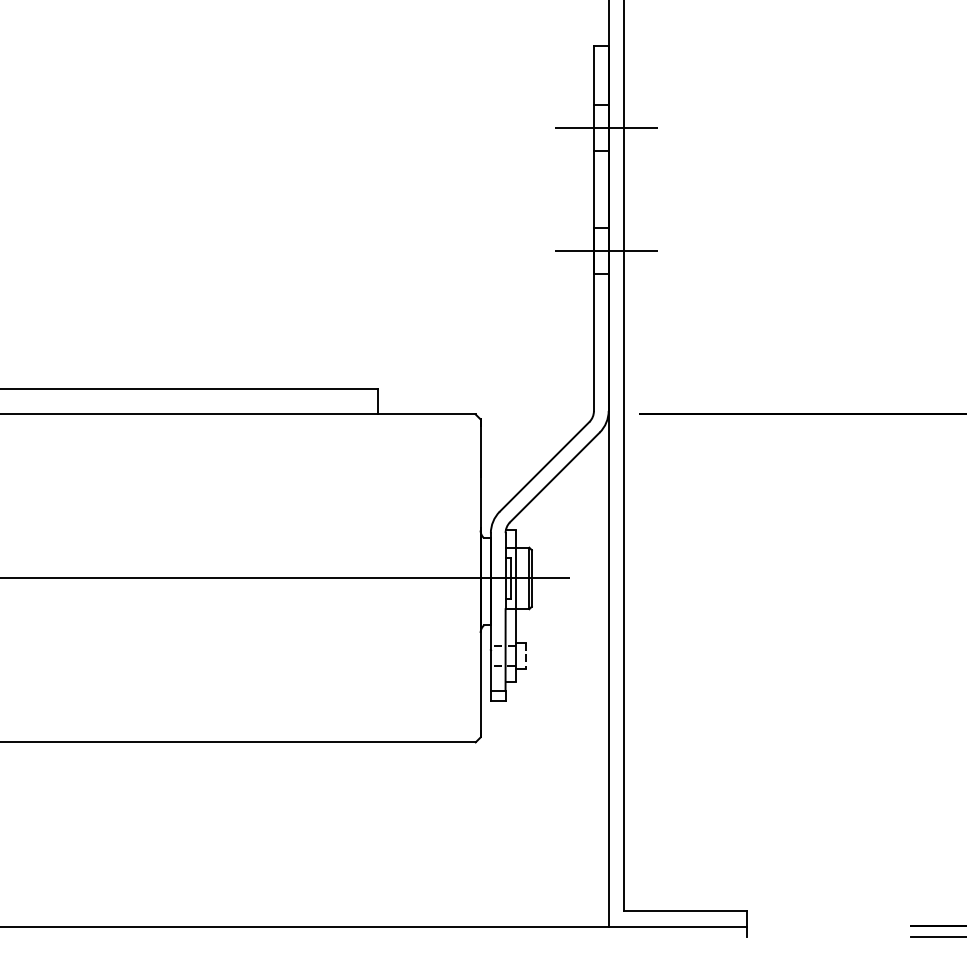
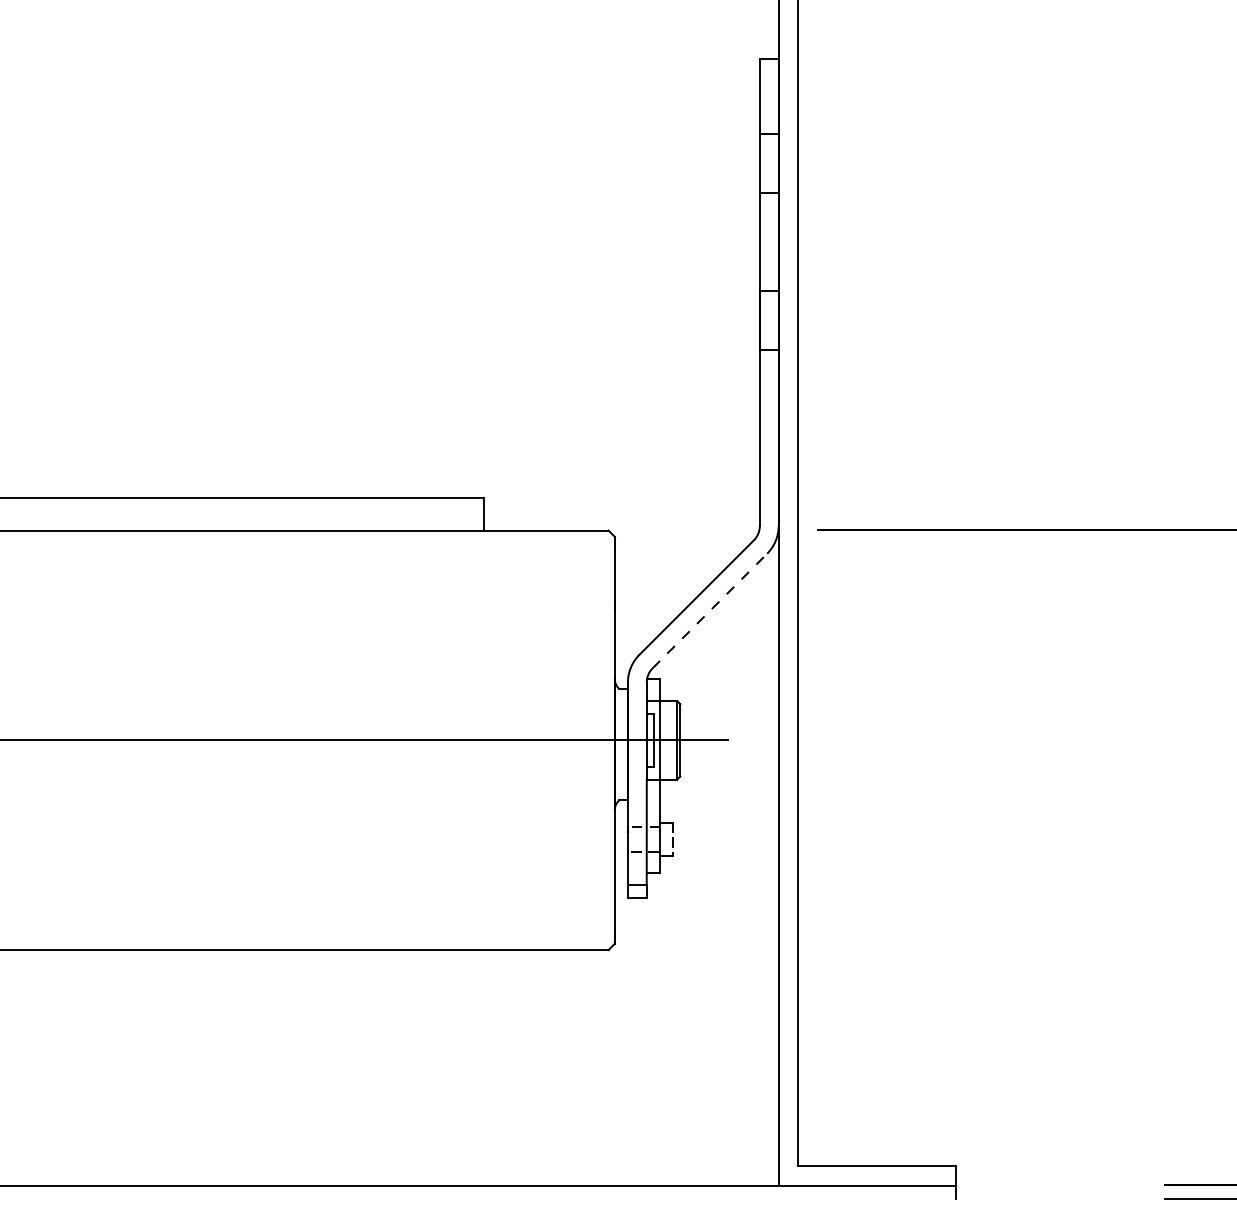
line: (606, 127) -> (775, 163), removed
line: (606, 250) -> (775, 320), removed
line: (555, 476) -> (710, 610), solid -> dashed

